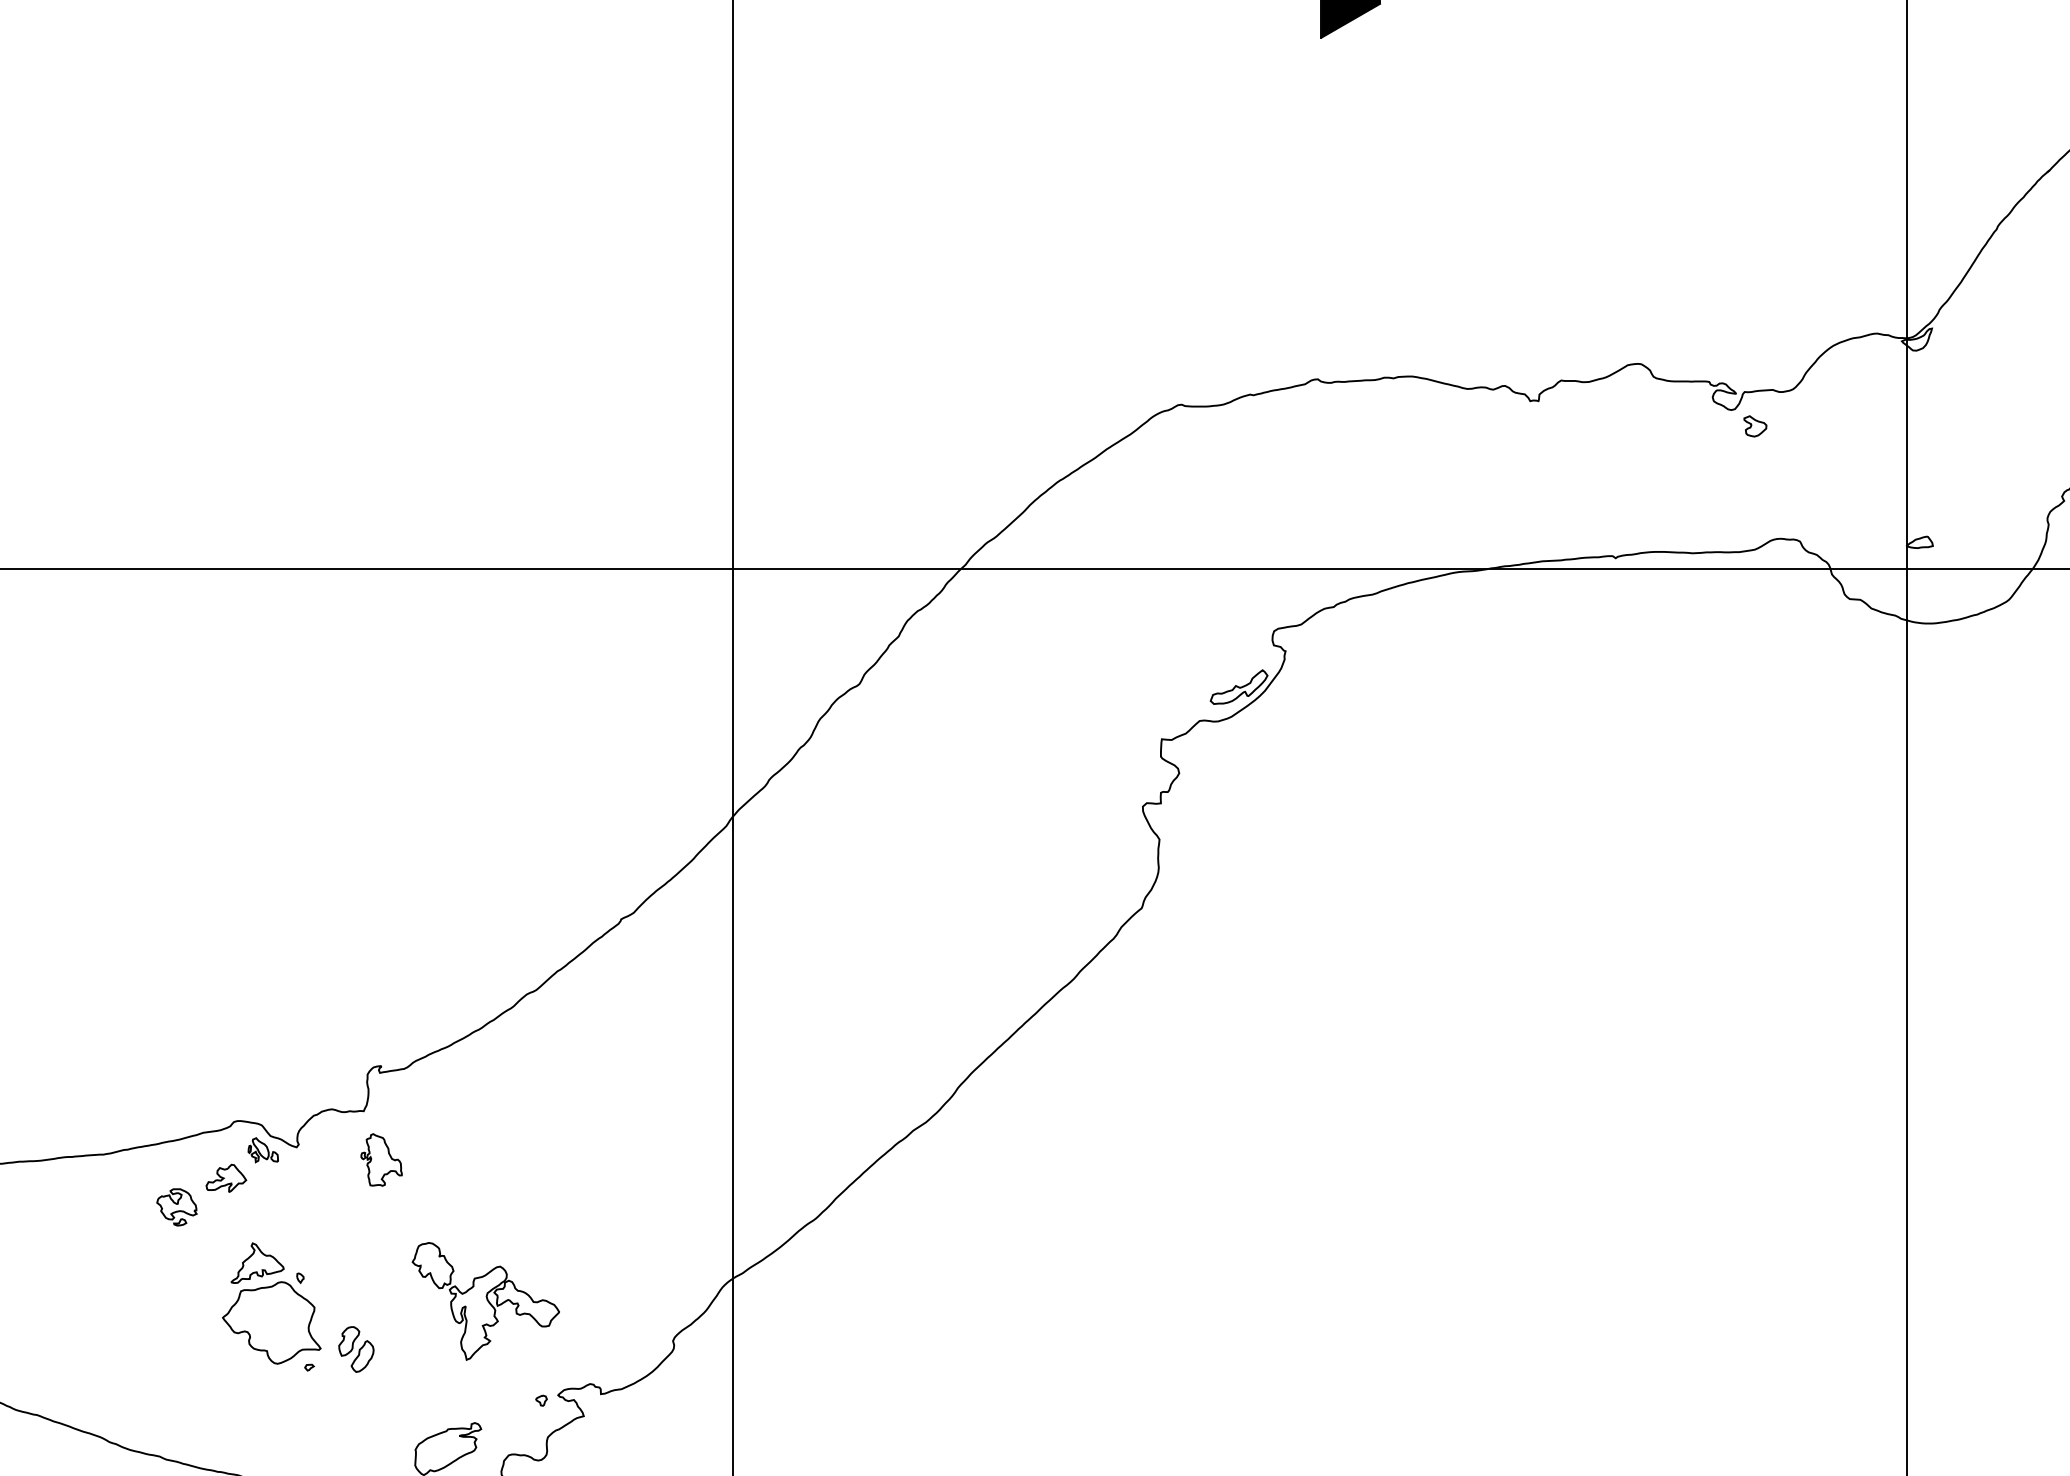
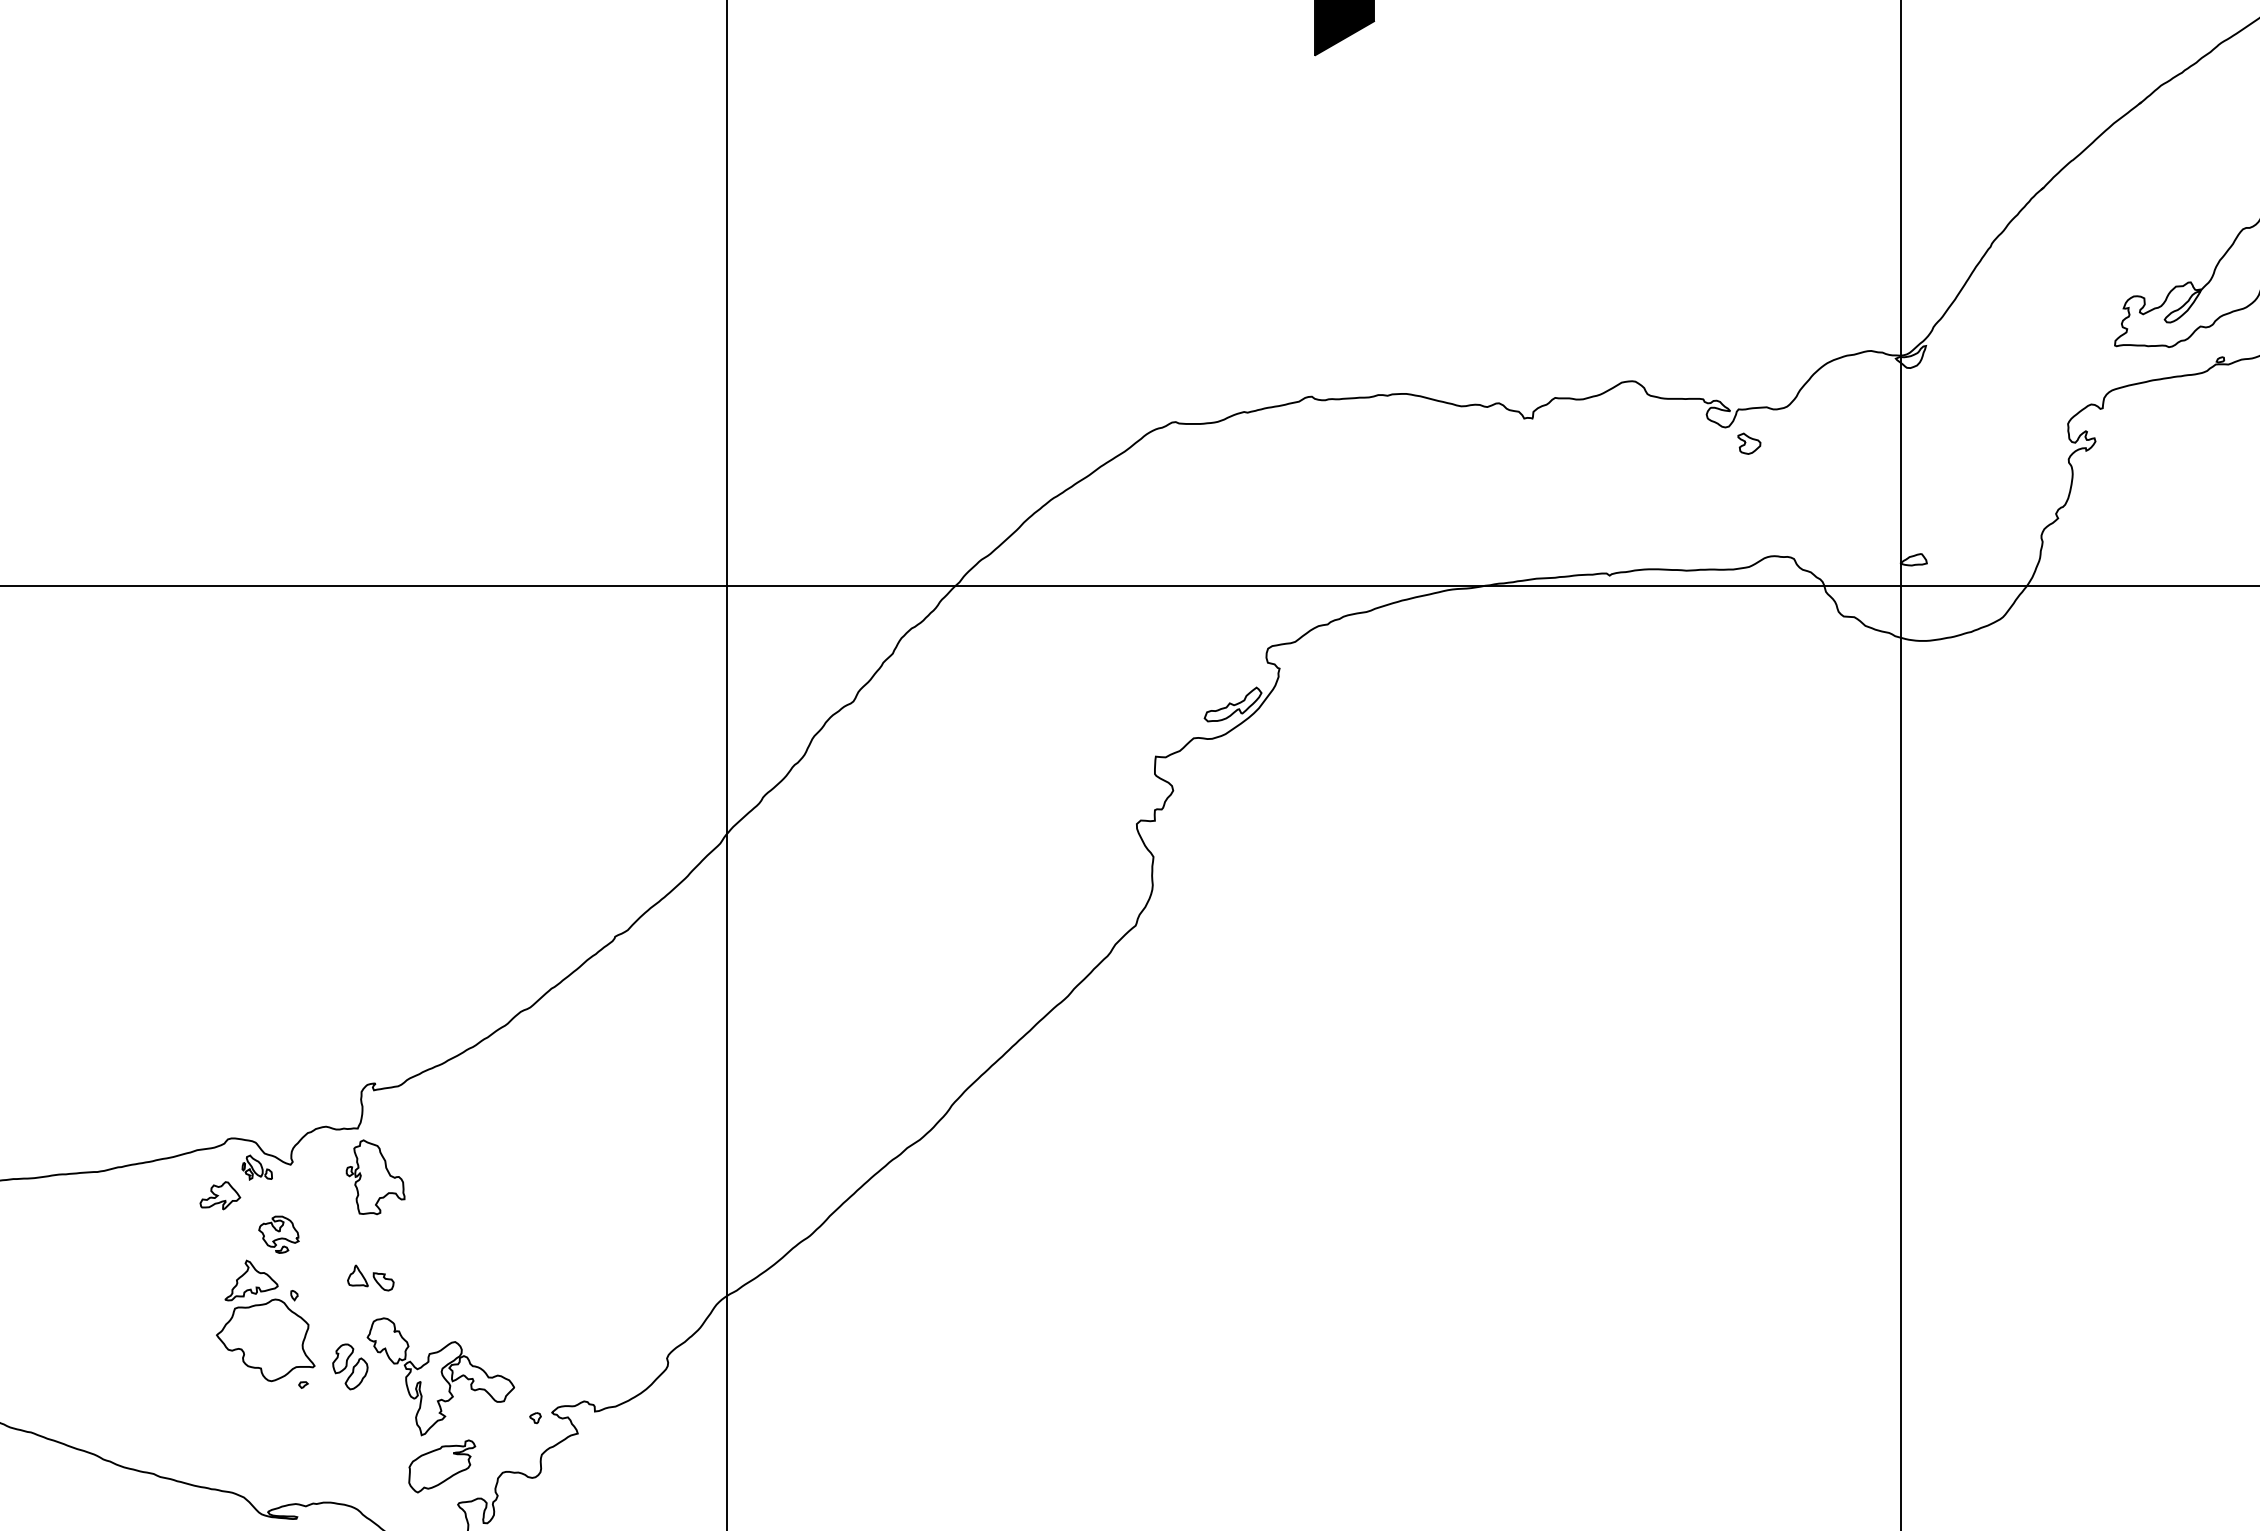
part: (381, 1160) -> (375, 1177), size x1.43
part: (176, 1207) -> (278, 1234), moved
part: (376, 1260) -> (370, 1277), added
part: (485, 1301) -> (440, 1376), moved

